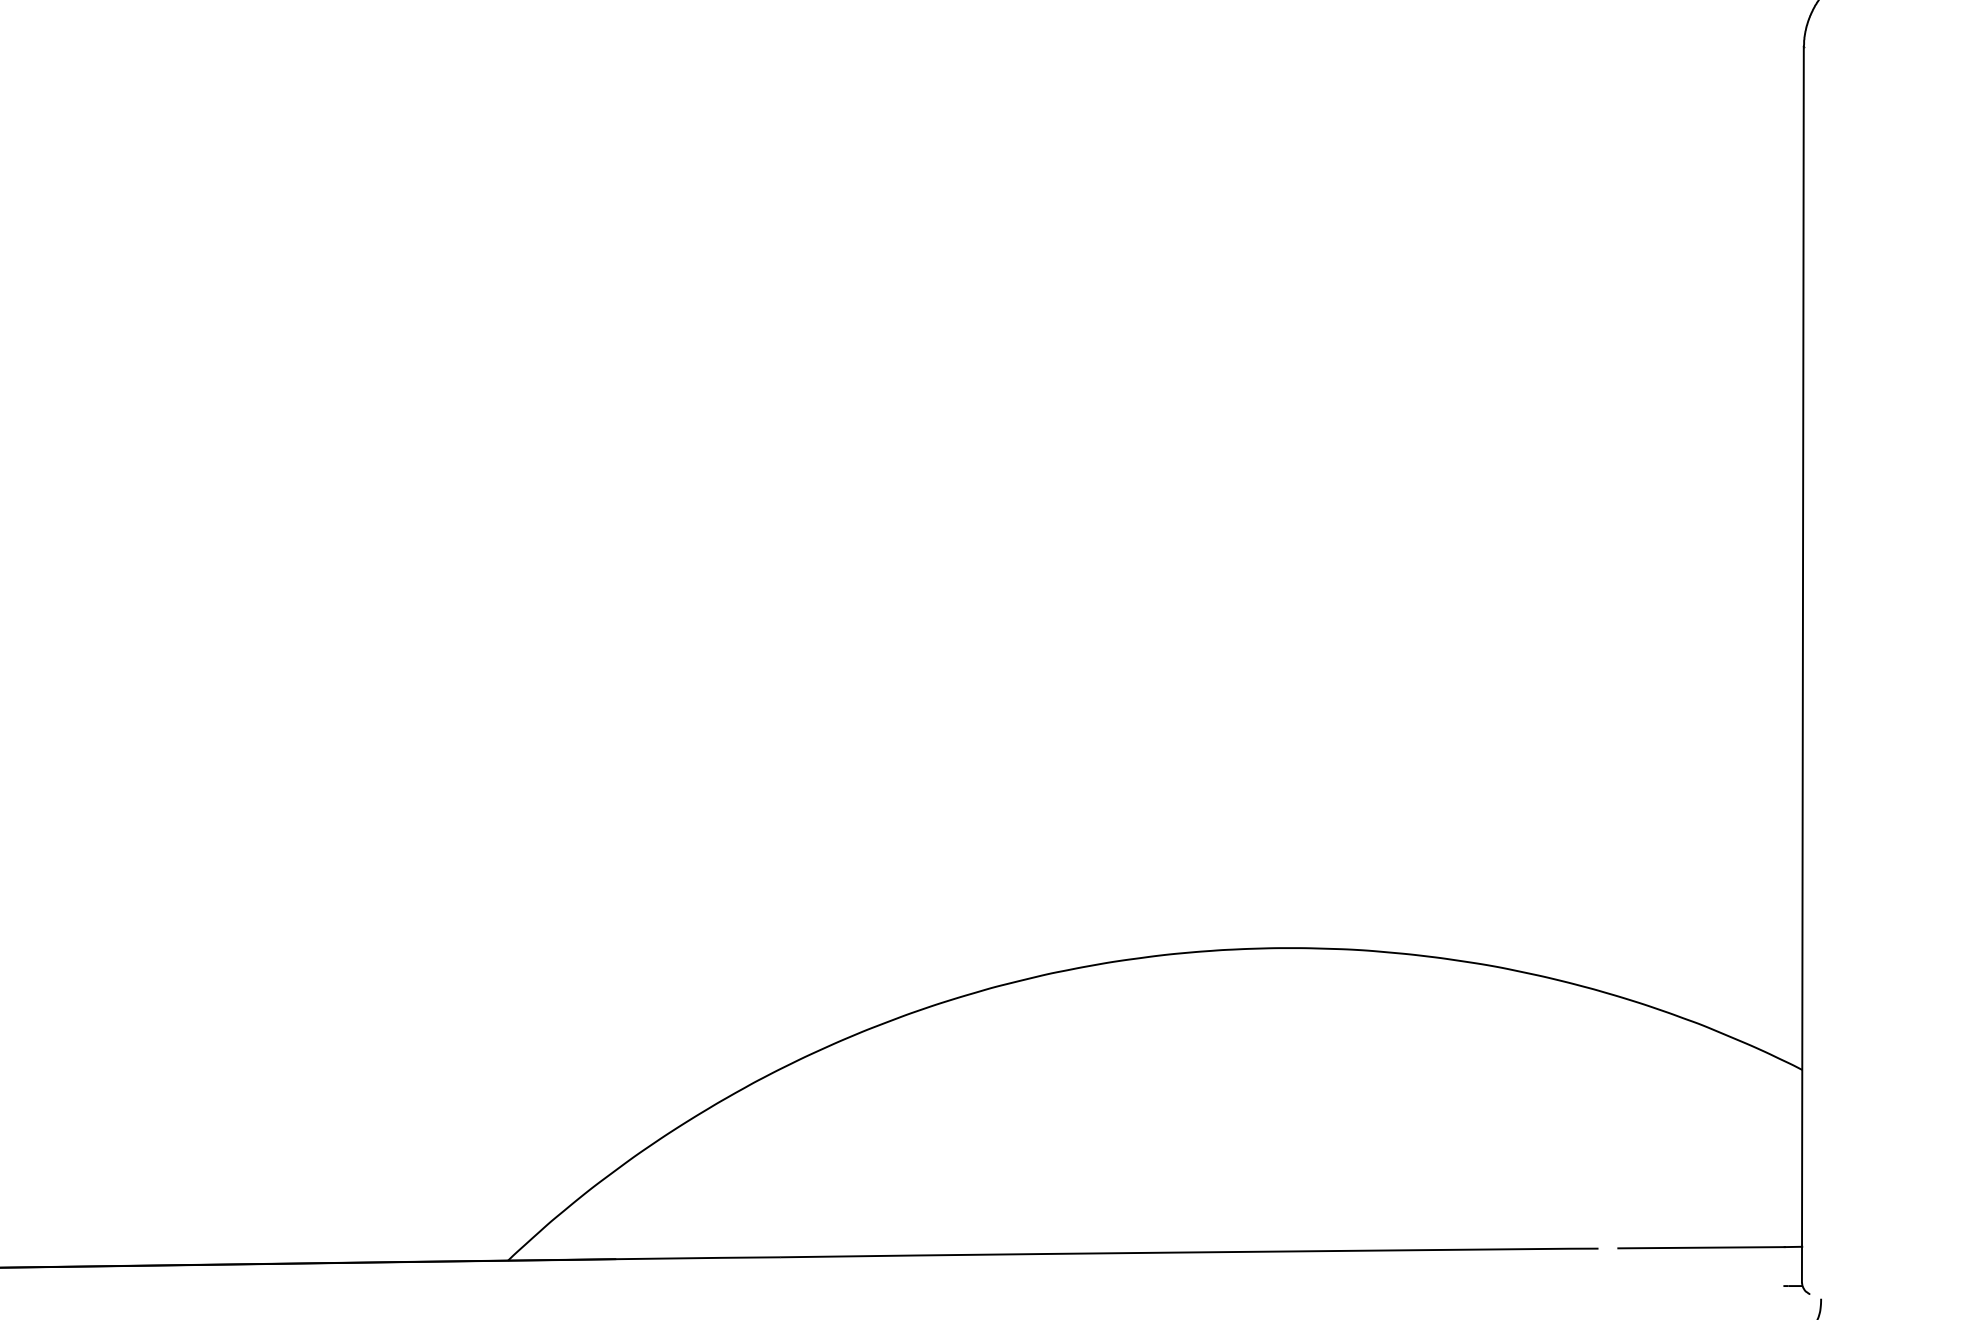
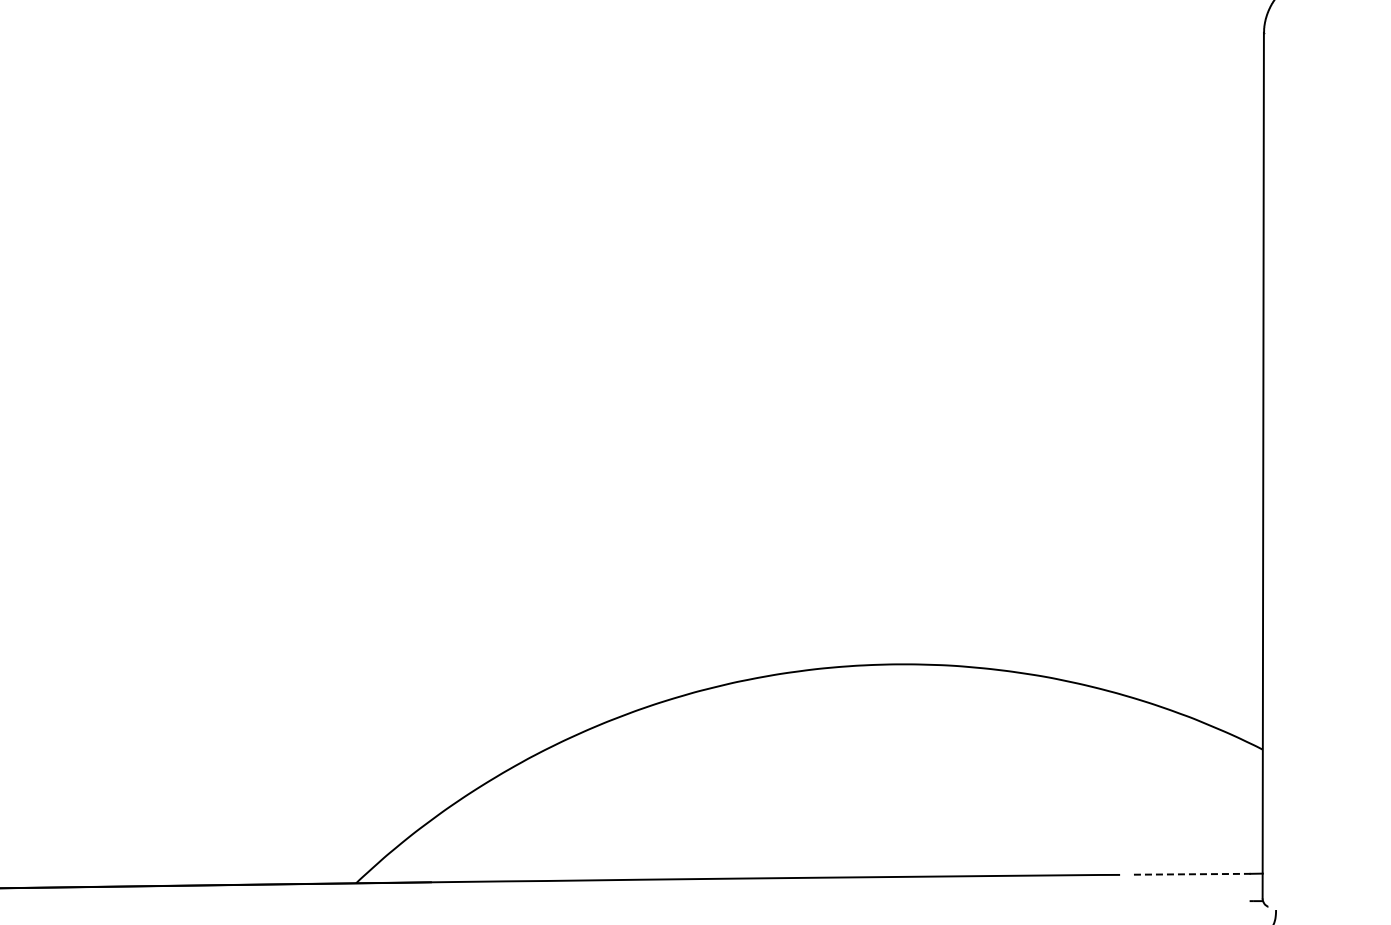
line: (1701, 1248) -> (1192, 874), solid -> dashed

